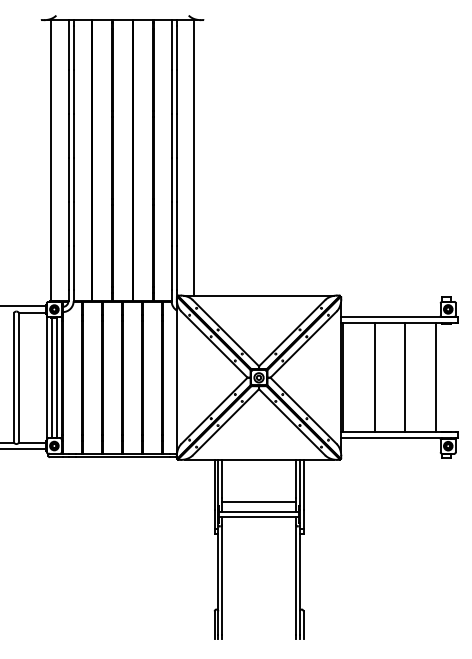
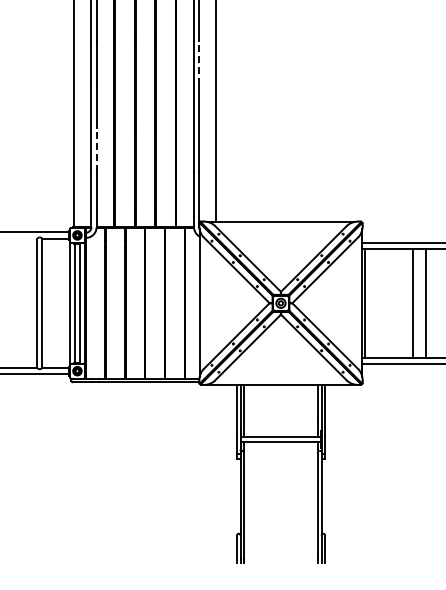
line: (176, 135) -> (198, 62), solid -> dashed
line: (73, 223) -> (96, 149), solid -> dashed
line: (374, 377) -> (412, 303), moved
line: (258, 502) -> (280, 427), removed

